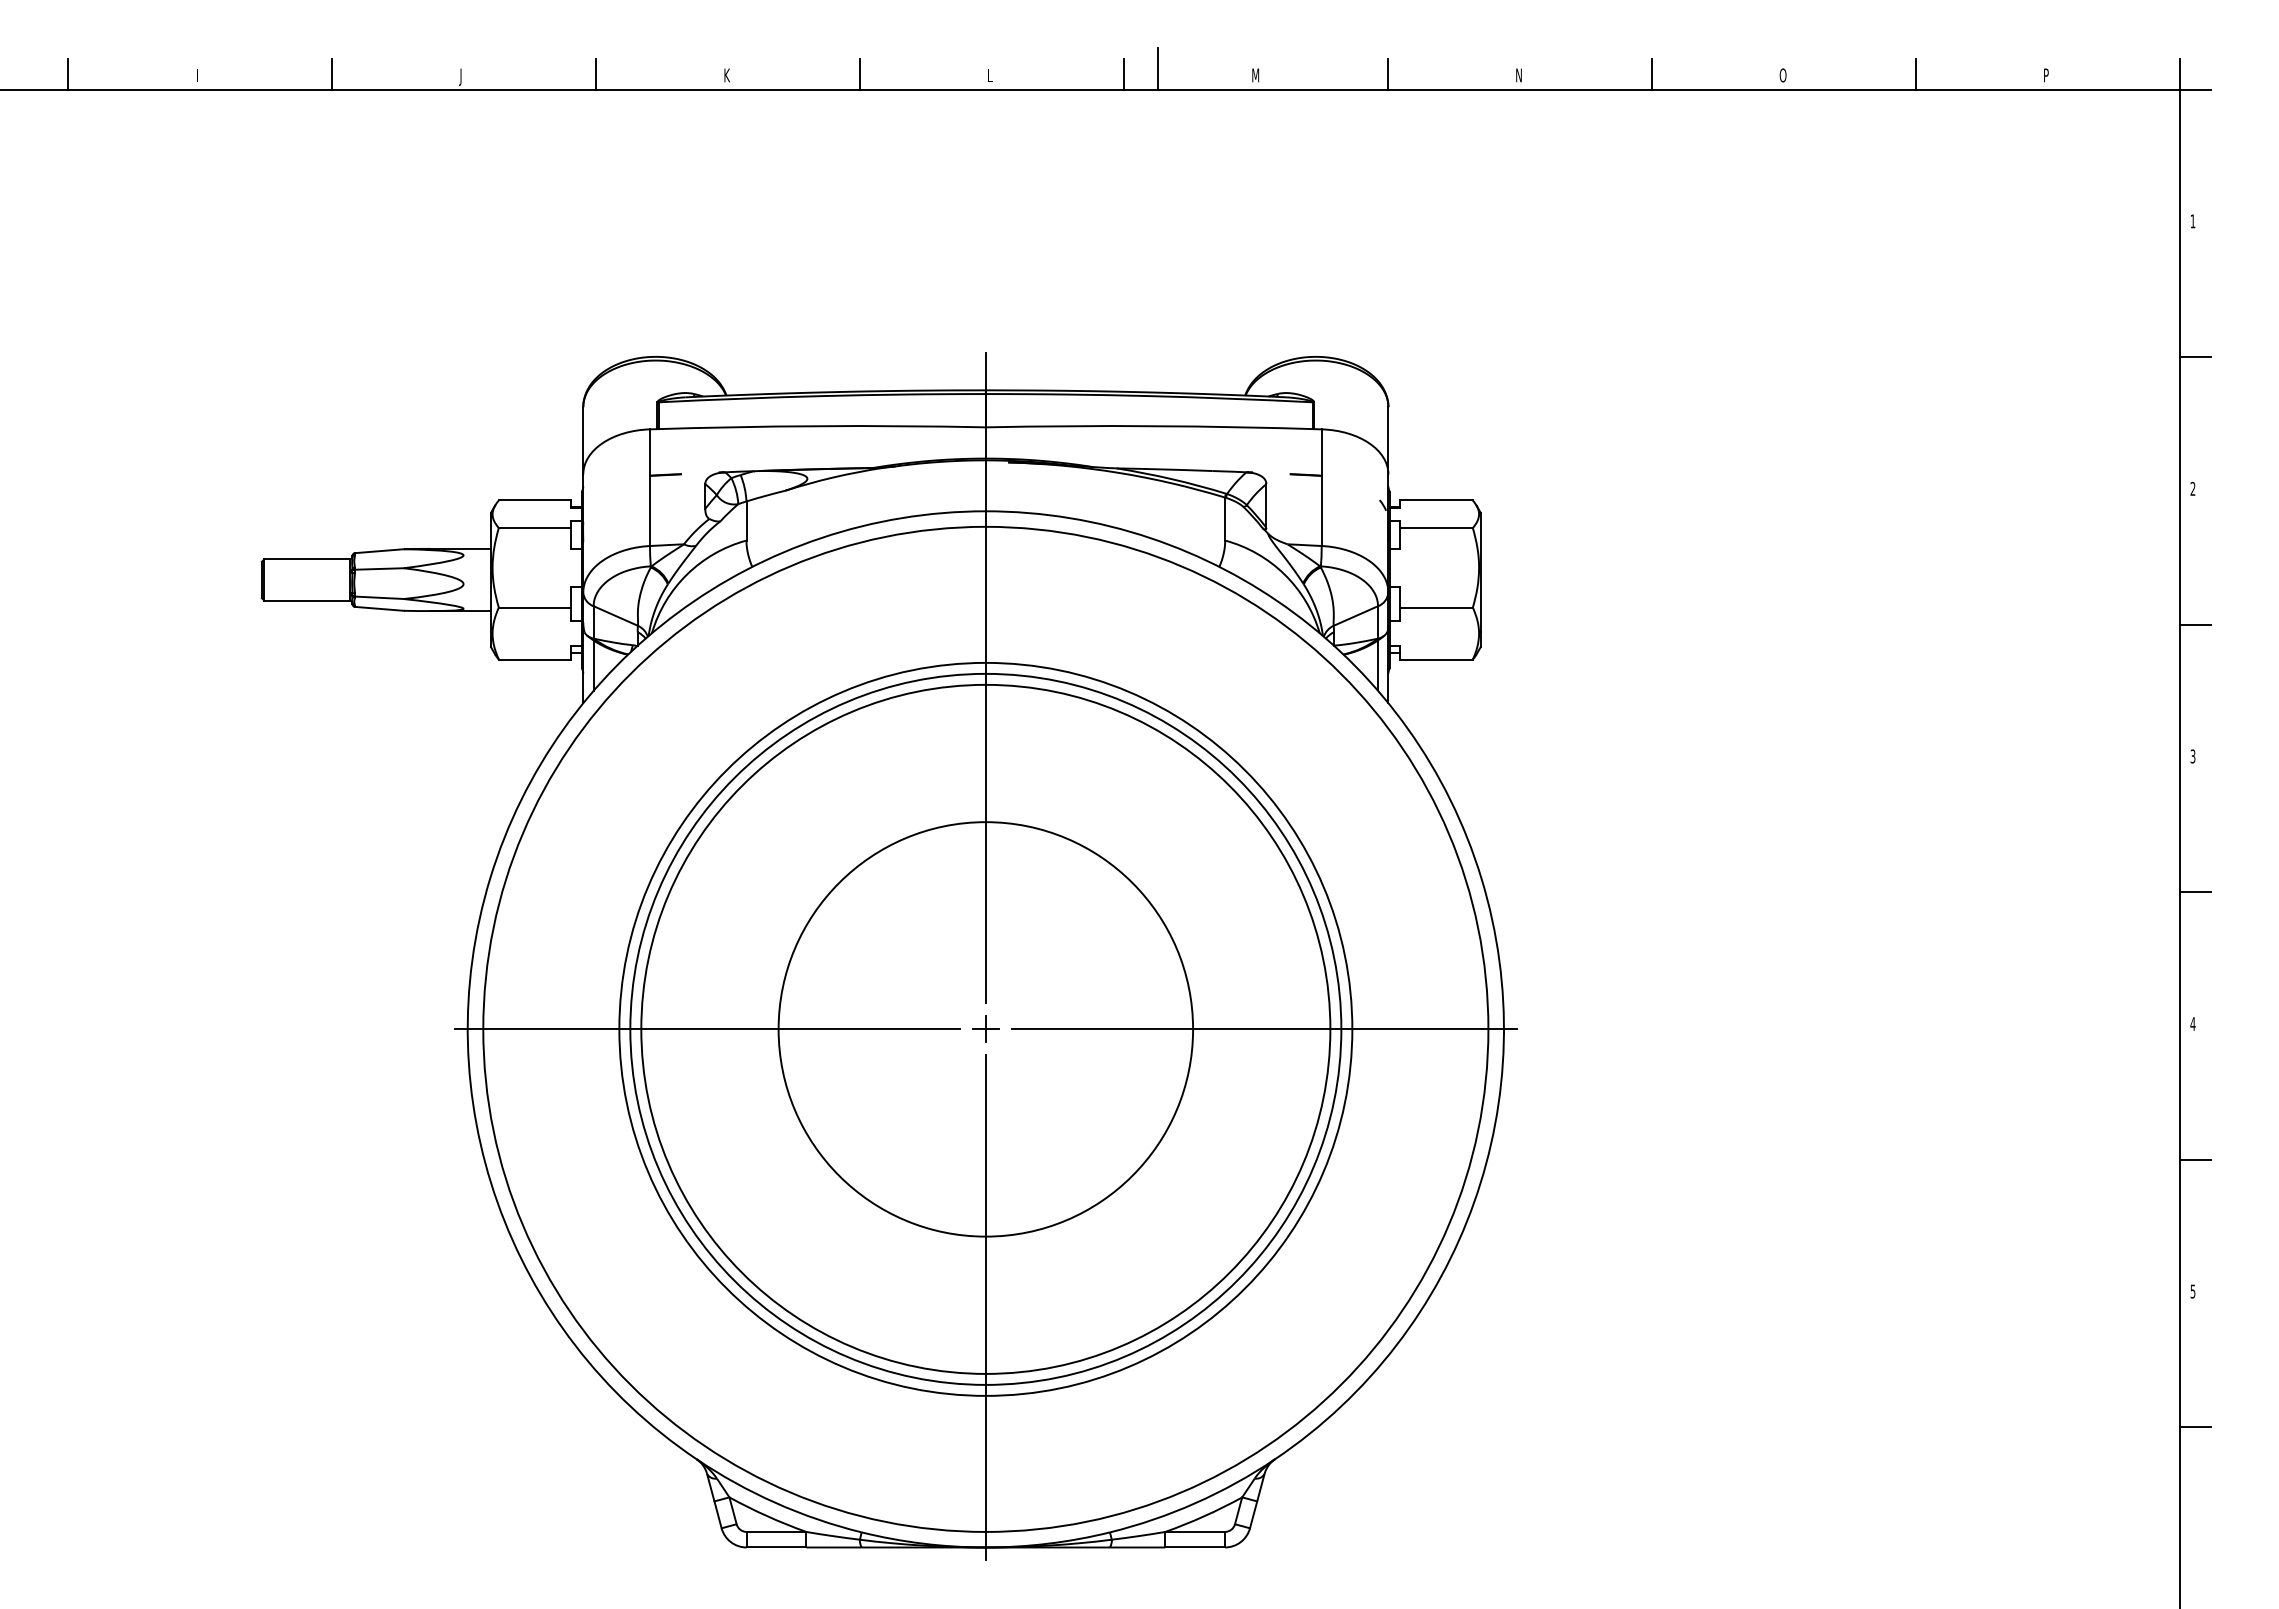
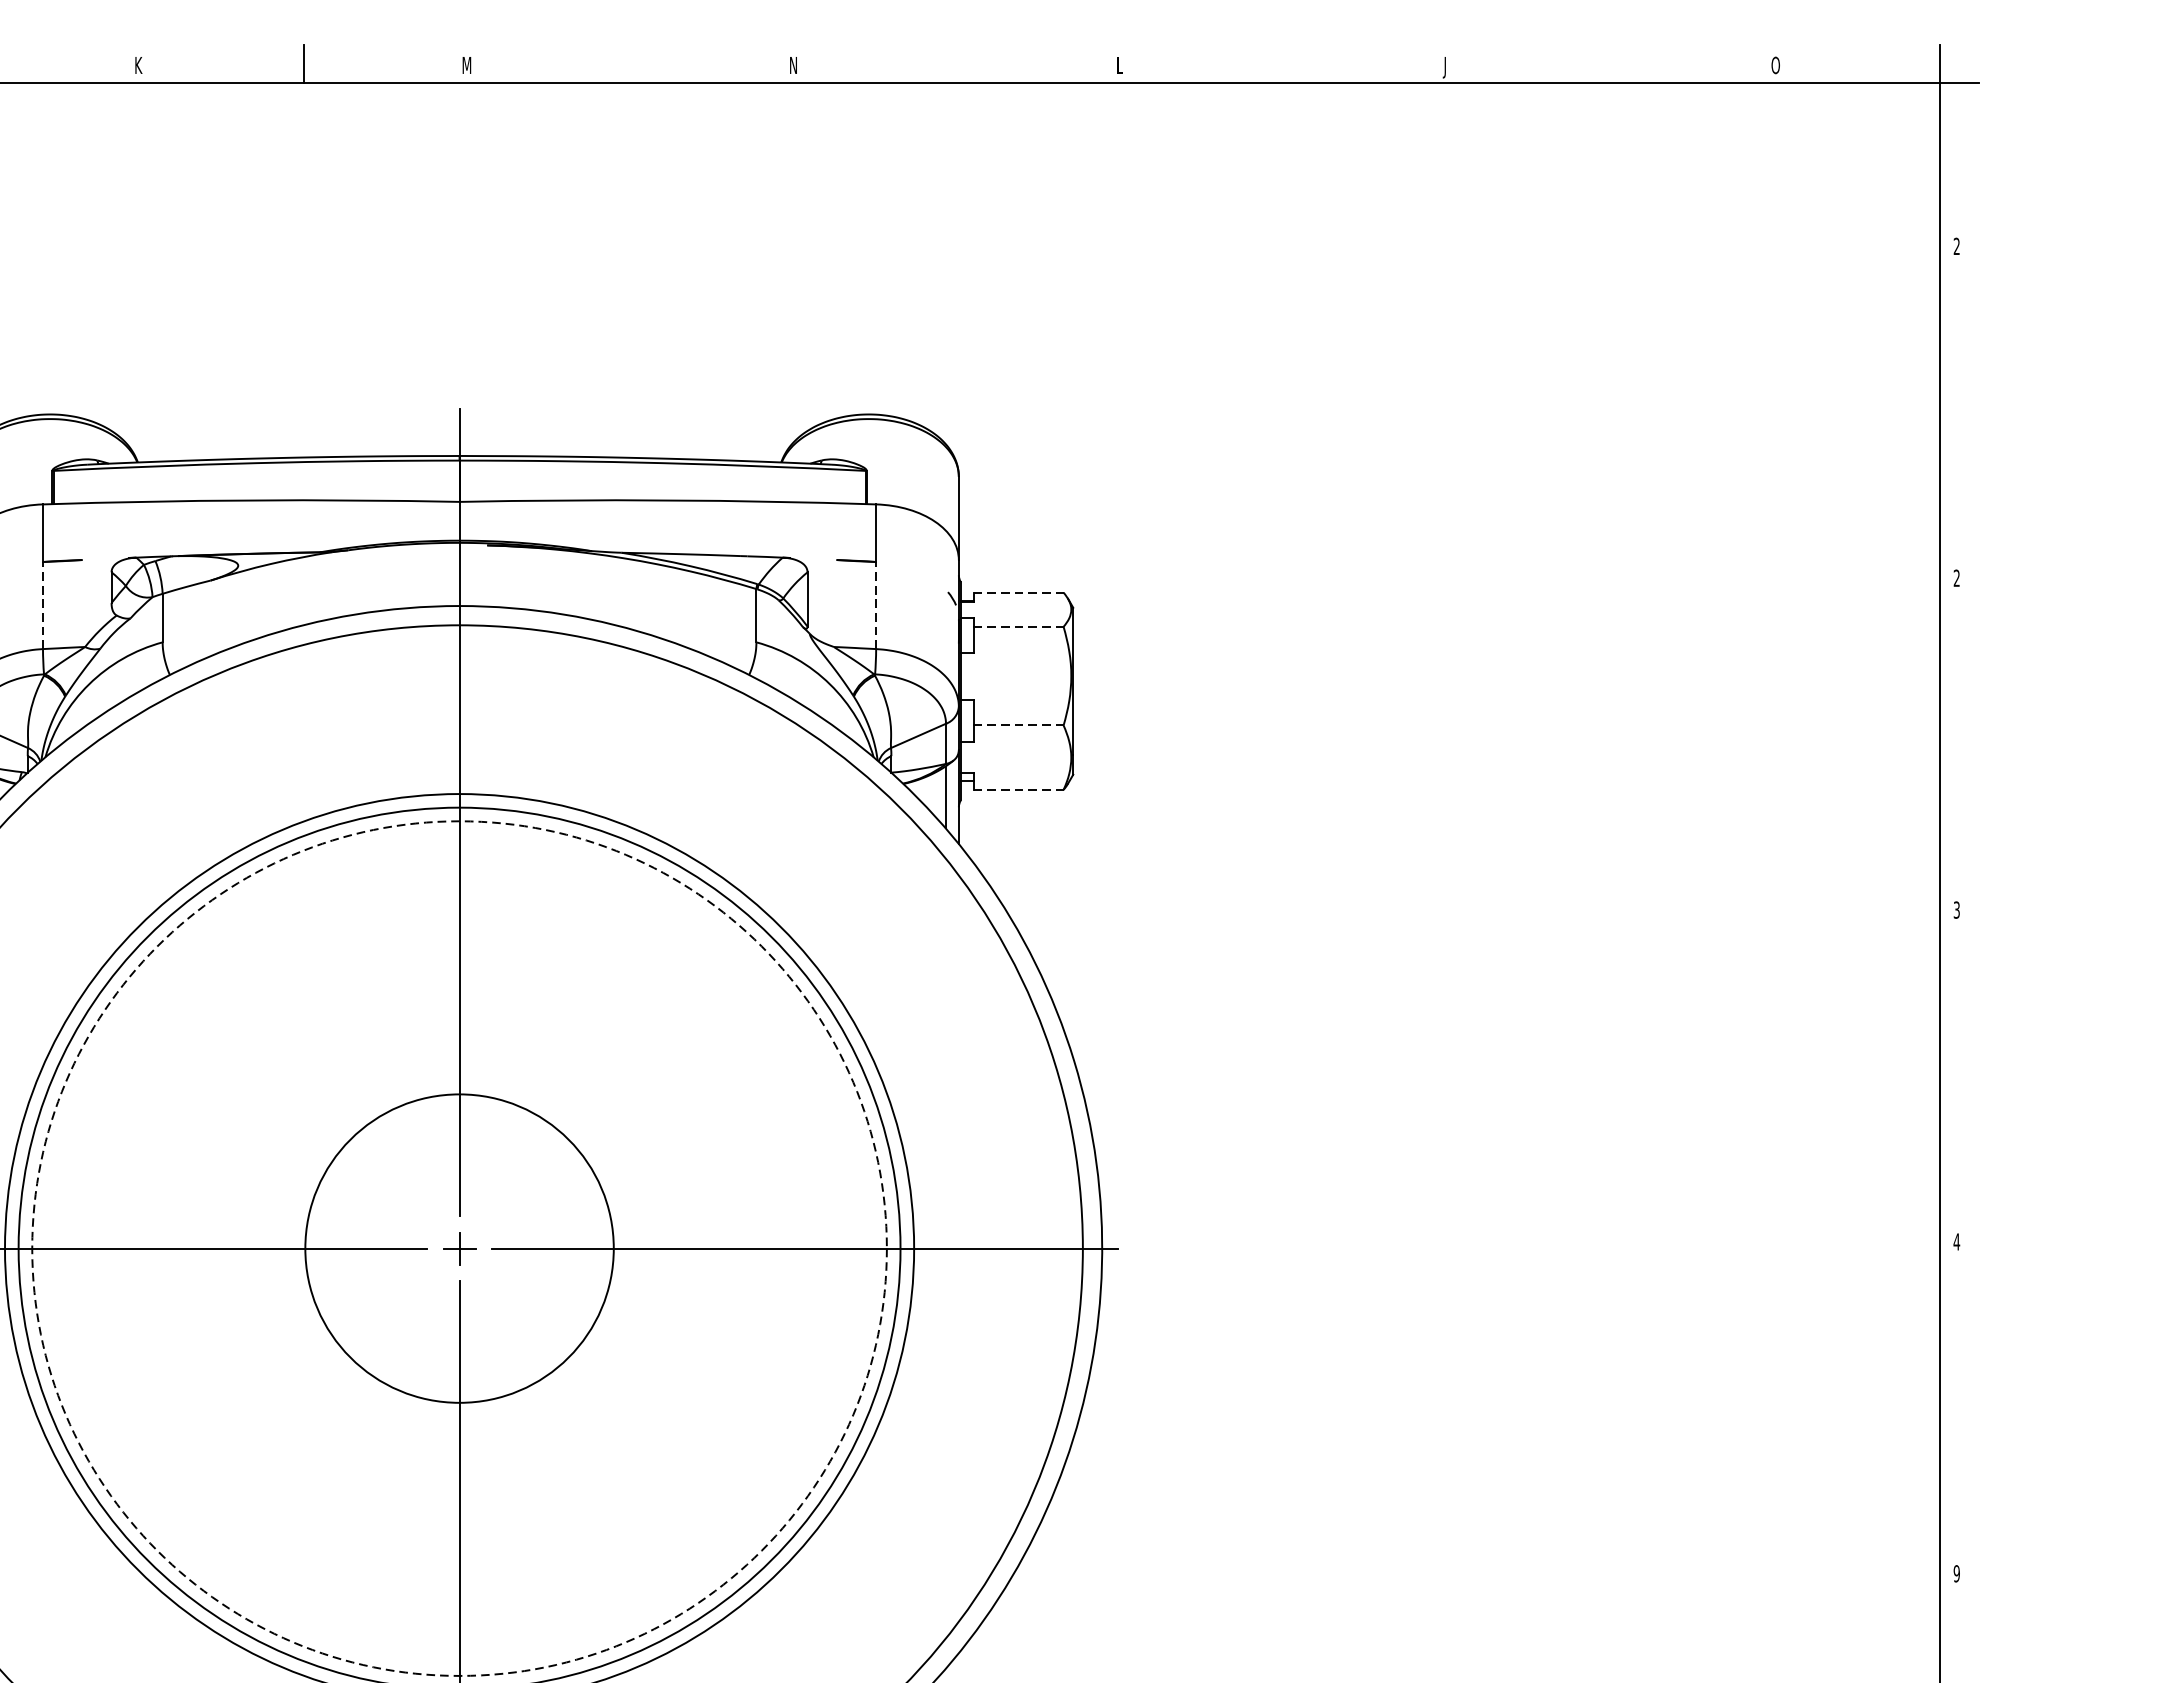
line: (1157, 68) -> (672, 56), removed
line: (1124, 73) -> (631, 63), removed
line: (1388, 73) -> (958, 63), removed
line: (1651, 73) -> (1285, 63), removed
line: (1915, 73) -> (1612, 63), removed
text: (991, 75) -> (466, 65), L -> M
text: (1256, 75) -> (795, 65), M -> N
text: (1518, 75) -> (1120, 65), N -> L
text: (2046, 75) -> (1775, 65), P -> O
text: (1782, 76) -> (1447, 66), O -> J
text: (2192, 221) -> (1956, 246), 1 -> 2
line: (2194, 357) -> (1958, 415), removed
line: (1437, 500) -> (1019, 592), solid -> dashed
line: (649, 510) -> (42, 605), solid -> dashed
line: (1321, 510) -> (875, 605), solid -> dashed
line: (1437, 528) -> (1019, 627), solid -> dashed
line: (1437, 607) -> (1019, 725), solid -> dashed
line: (2194, 624) -> (1958, 746), removed
line: (1437, 659) -> (1019, 789), solid -> dashed
line: (2194, 892) -> (1958, 1078), removed
circle: (985, 1028) -> (459, 1247), solid -> dashed
circle: (985, 1029) -> (459, 1248), size x0.6
line: (2194, 1159) -> (1958, 1409), removed
text: (2192, 1291) -> (1956, 1573), 5 -> 9

